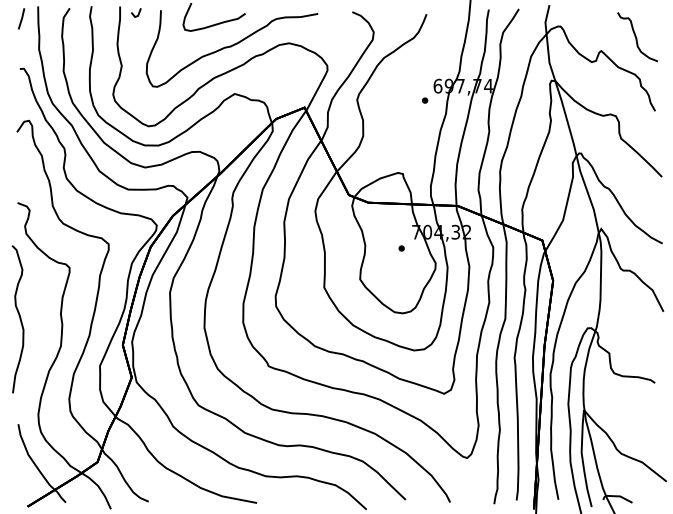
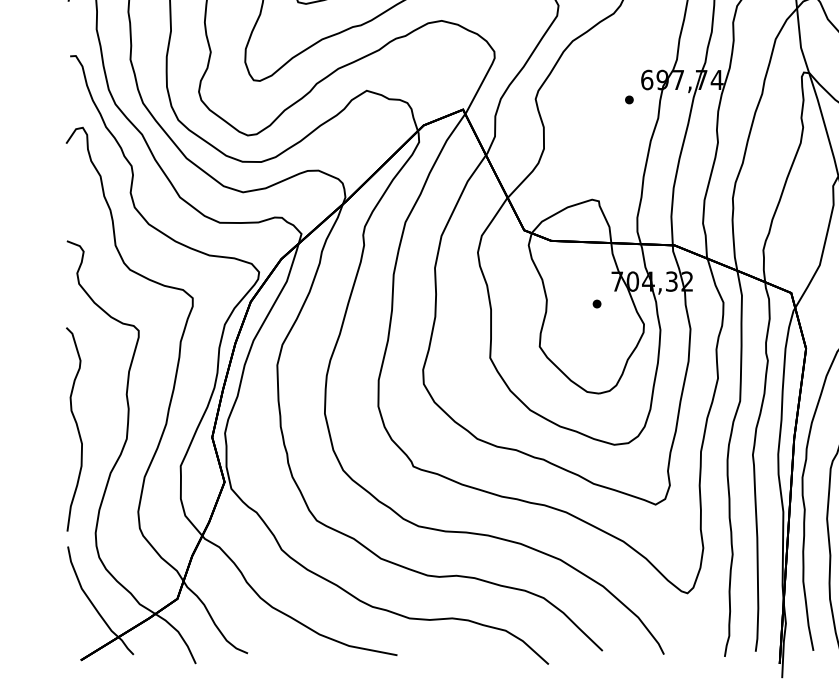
curve: (19, 319) -> (76, 429), moved

